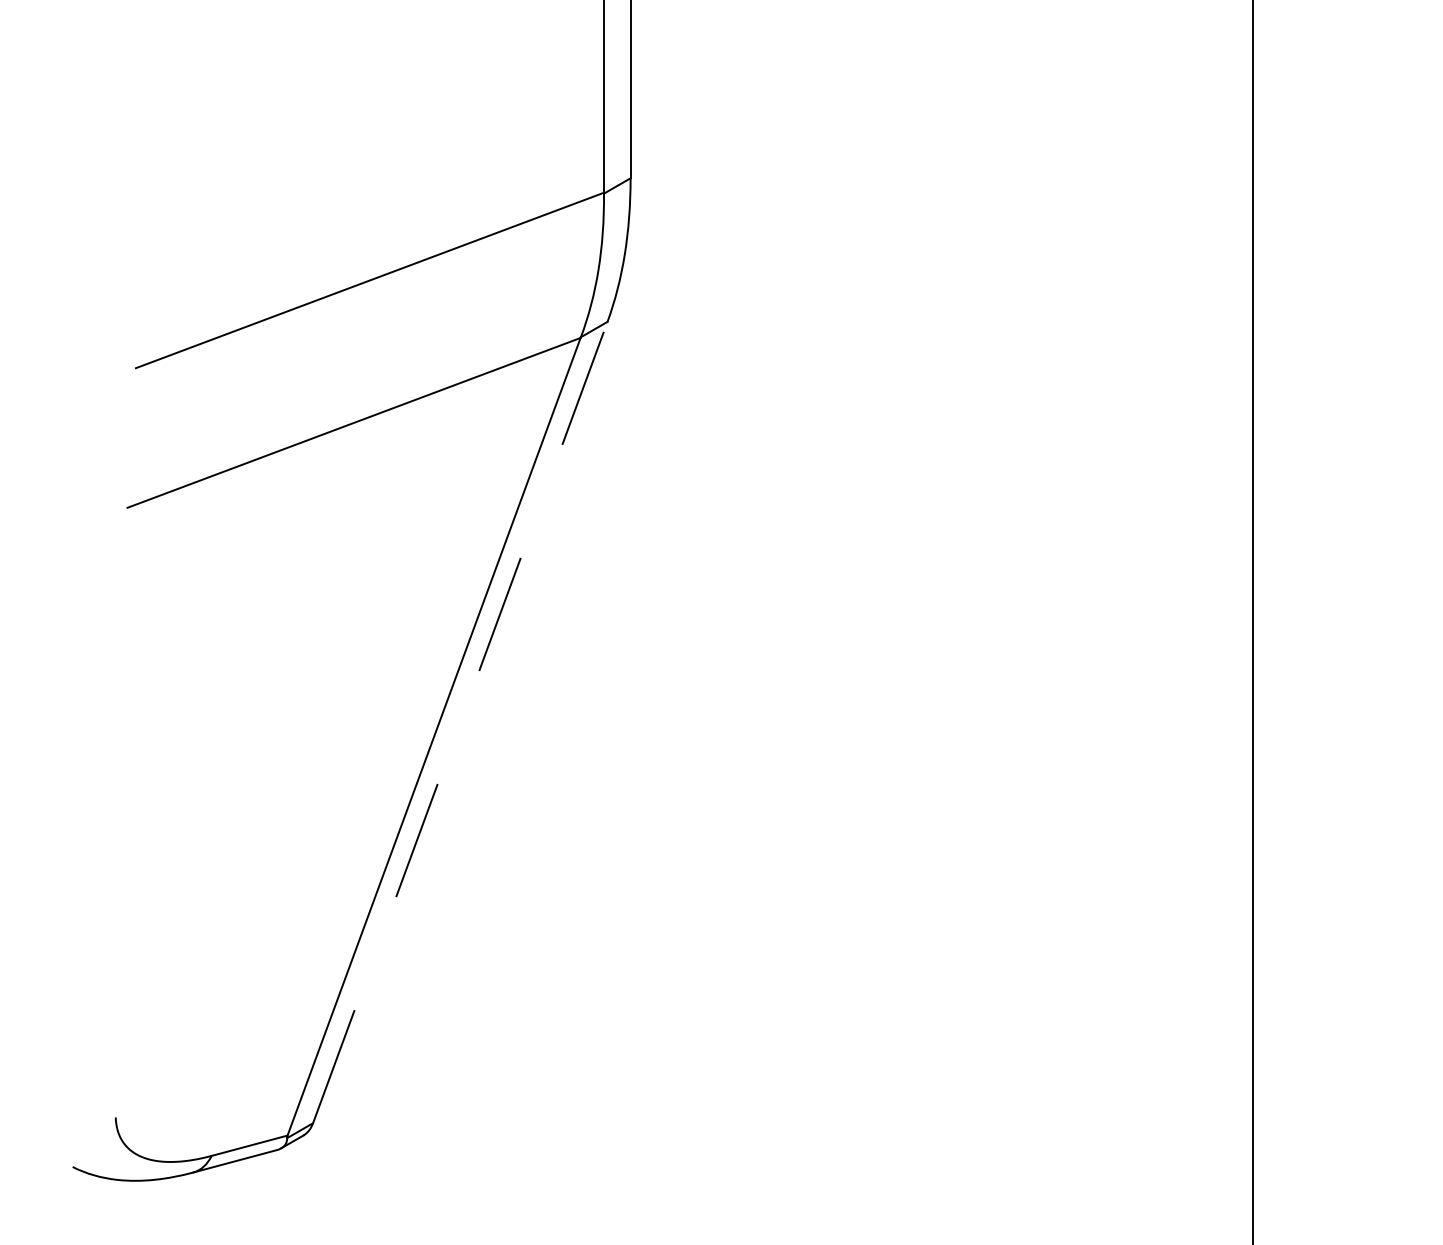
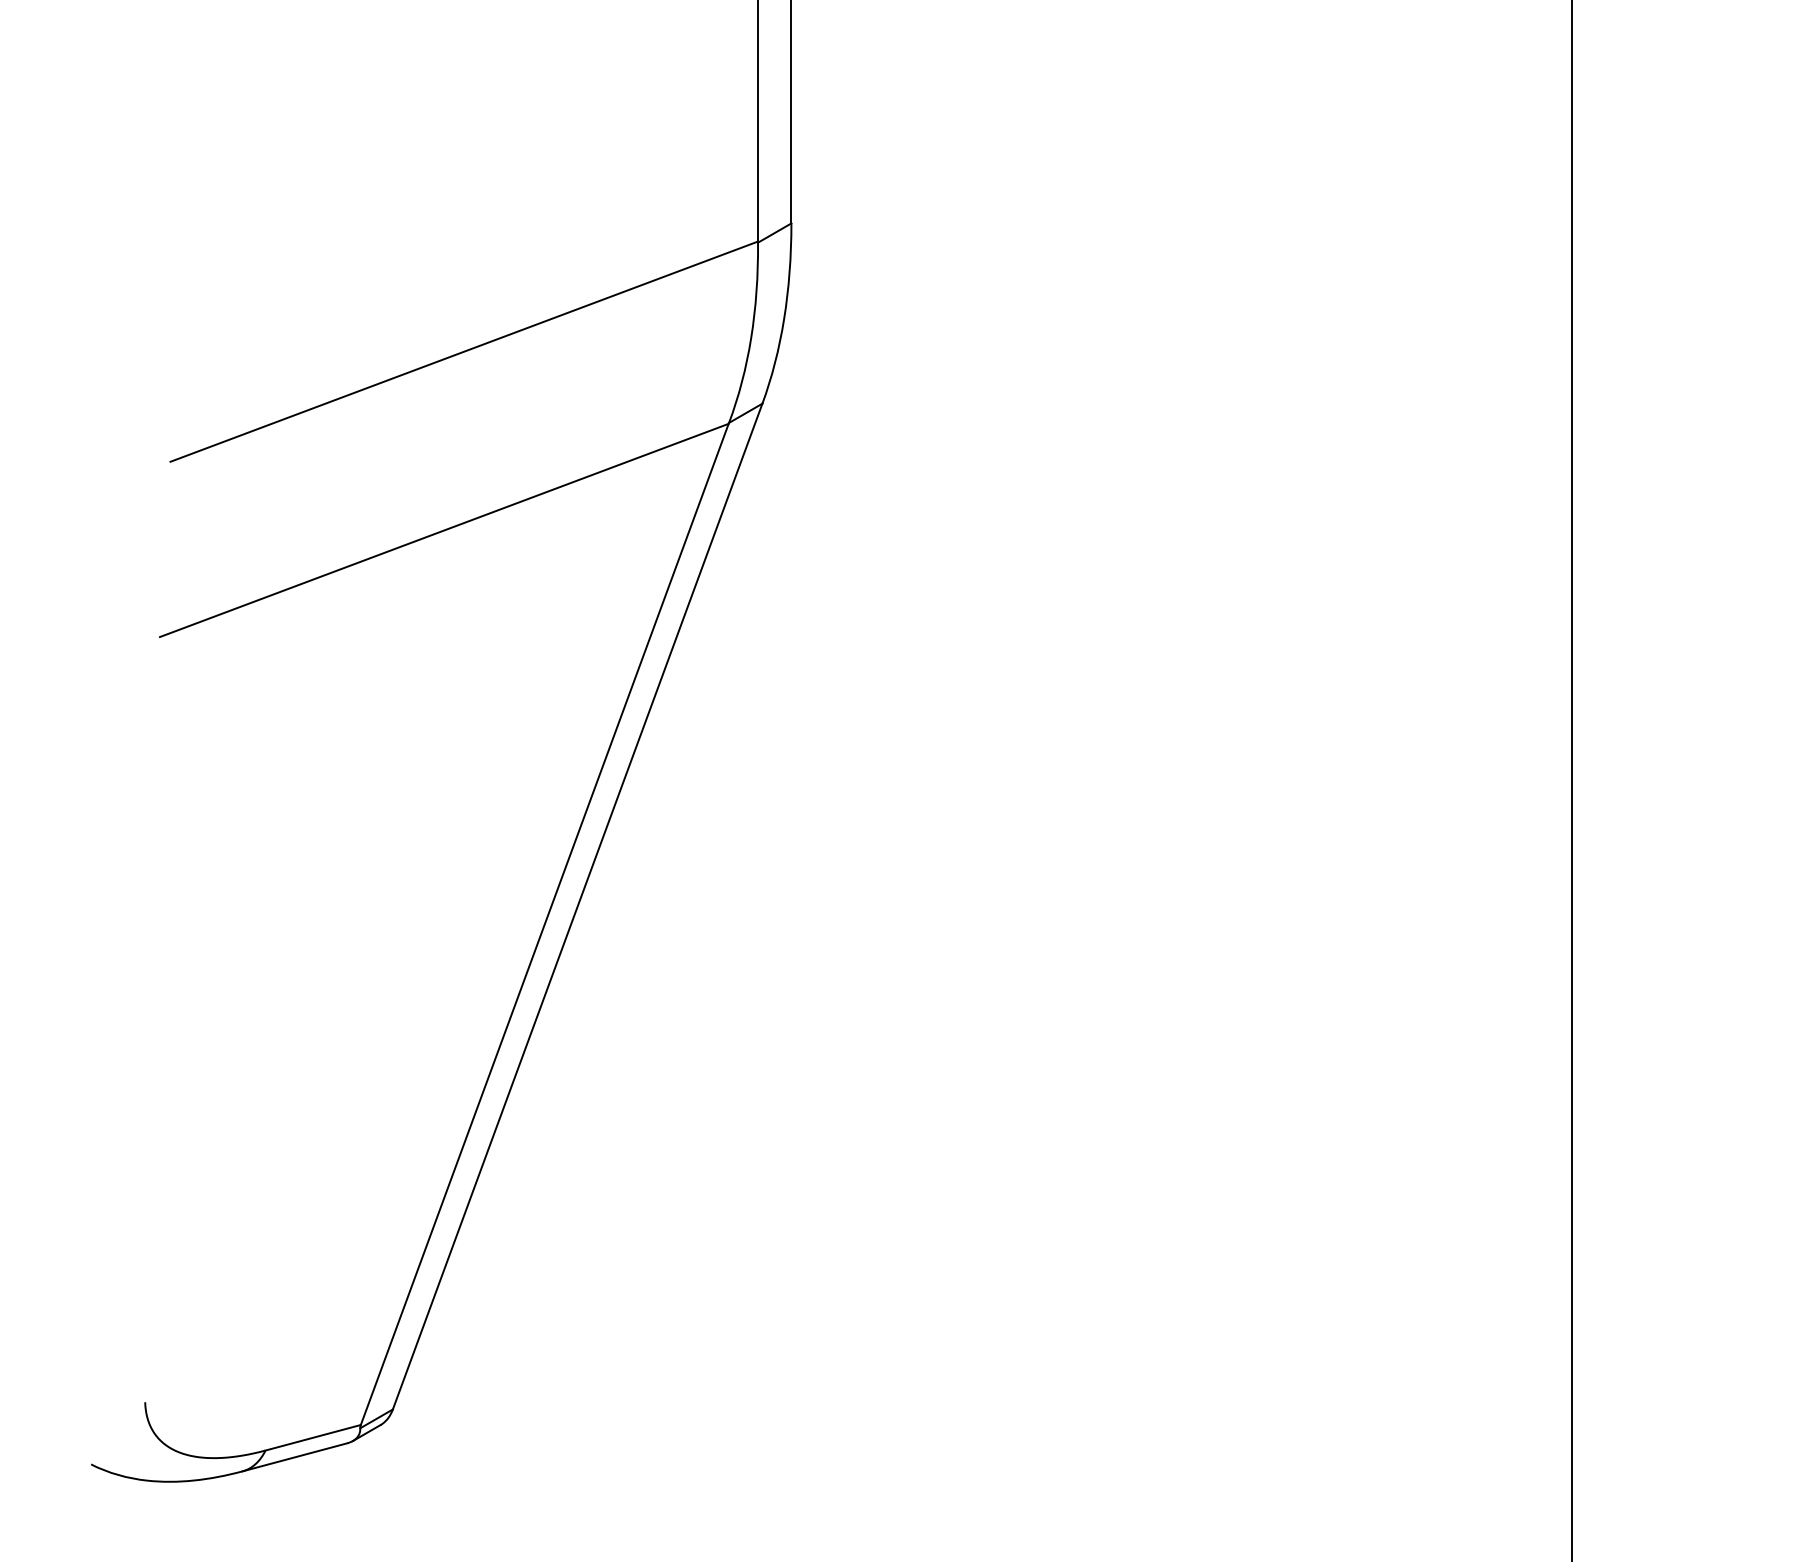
line: (460, 722) -> (577, 906), dashed -> solid

